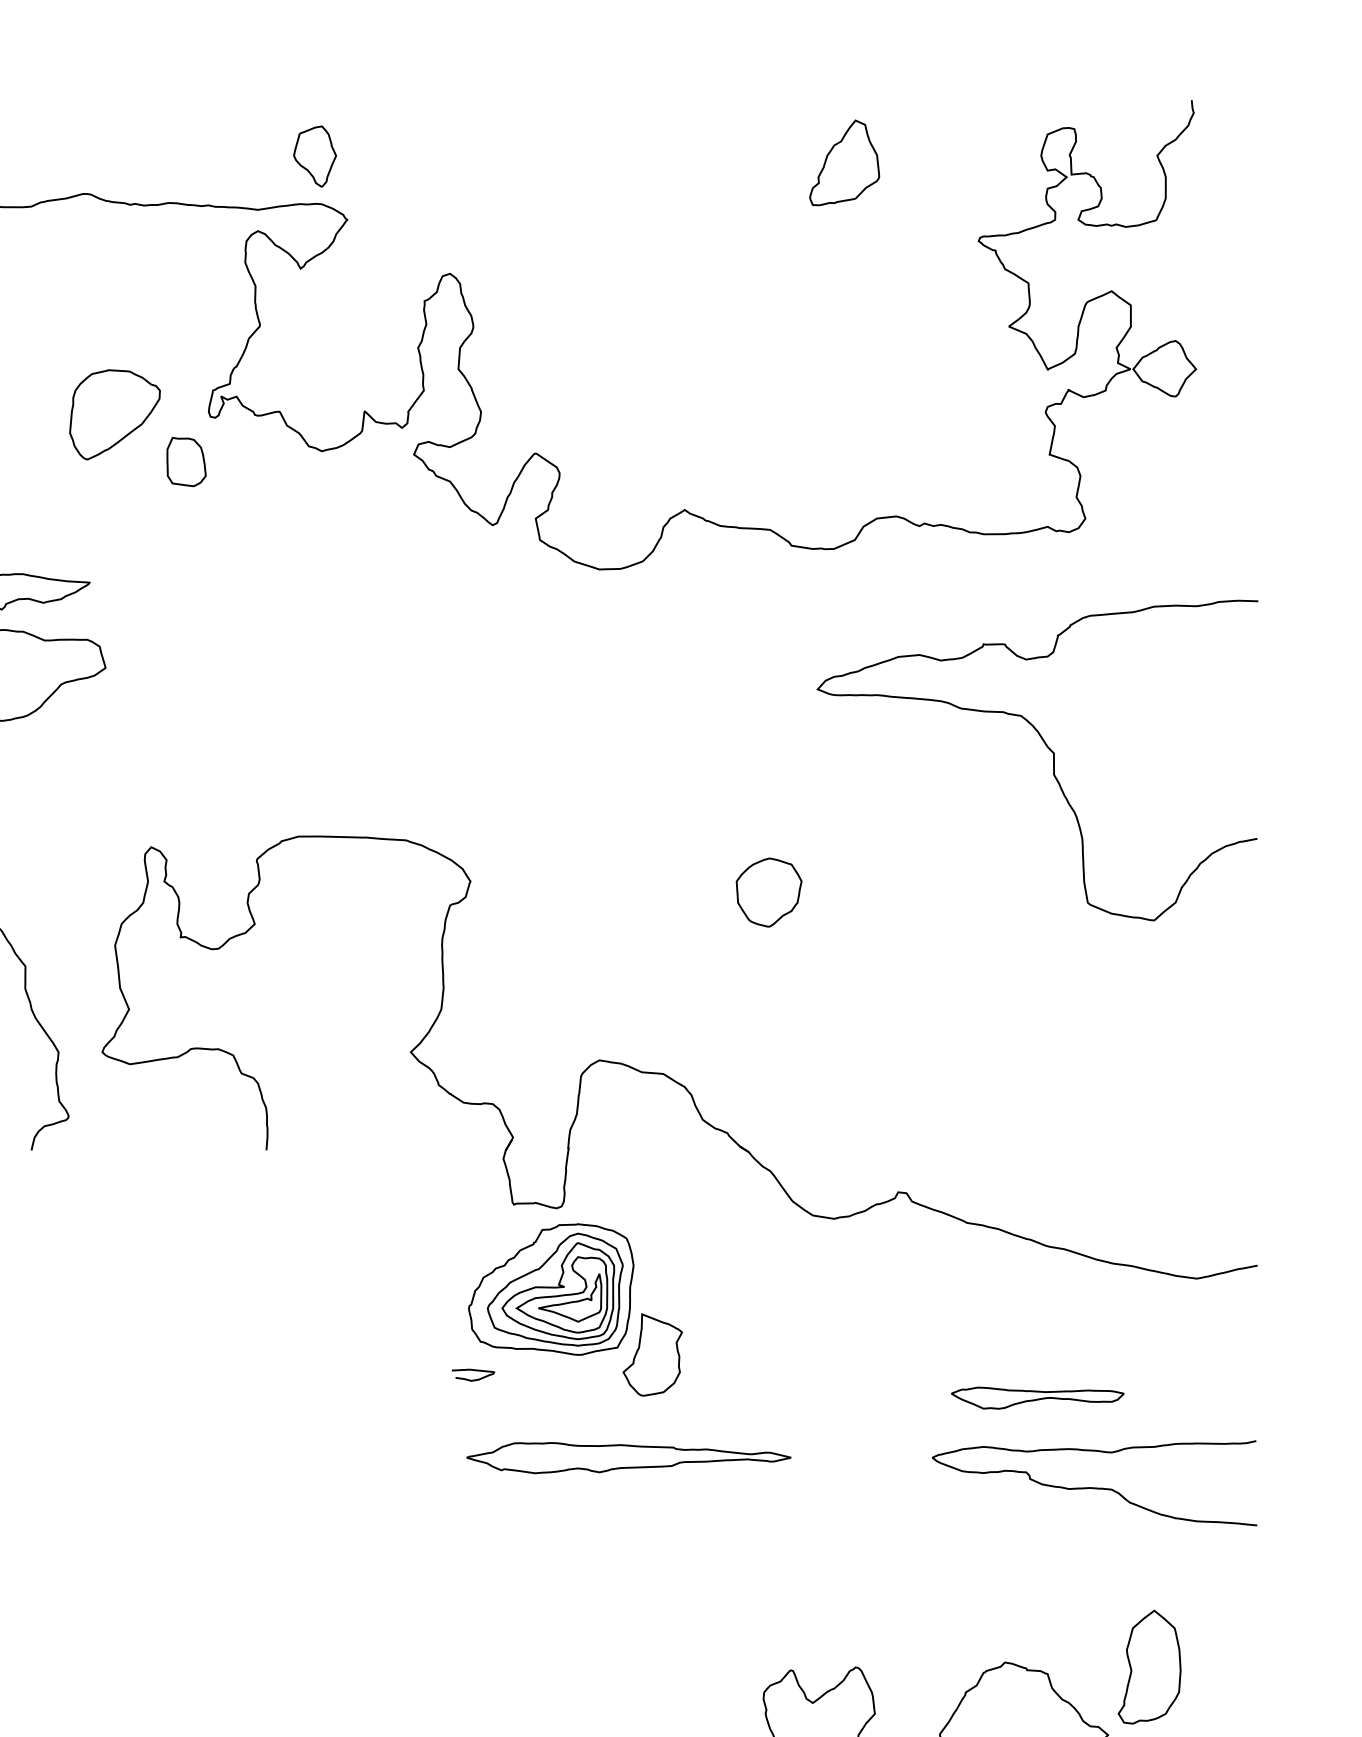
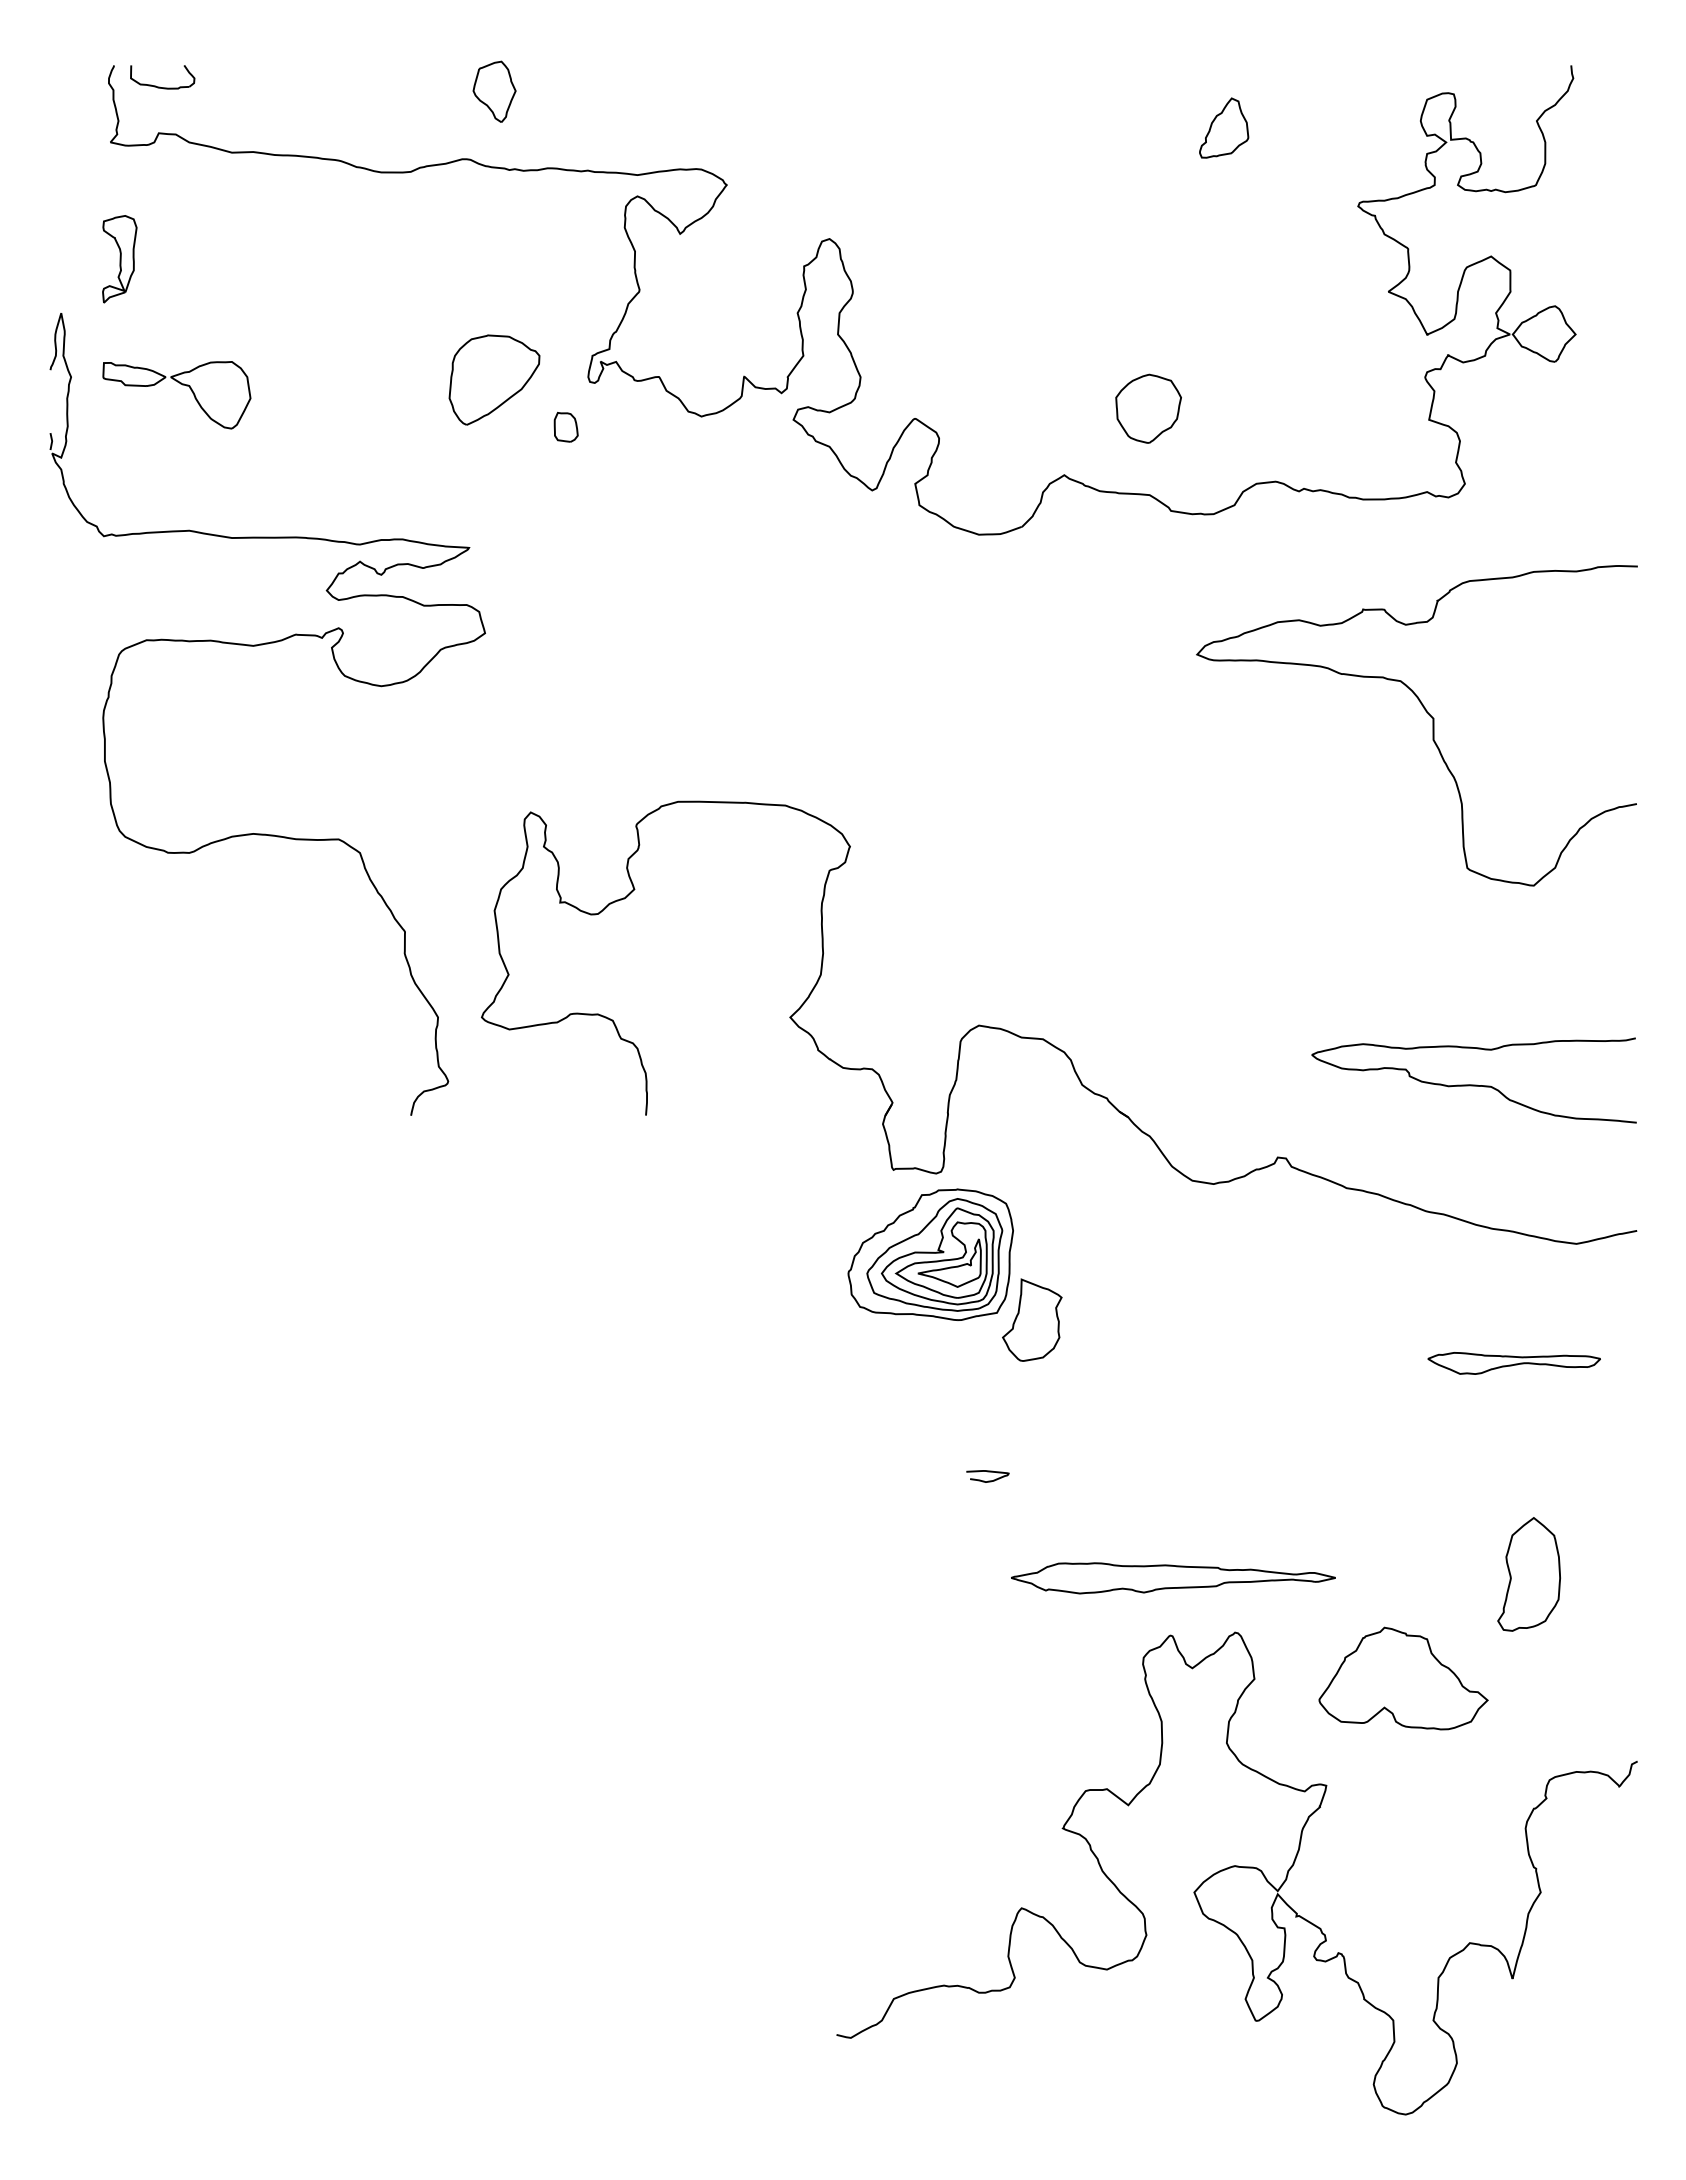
part: (314, 156) -> (494, 91), moved
part: (843, 162) -> (1223, 127), size x0.7
part: (186, 462) -> (566, 427), size x0.6
part: (768, 892) -> (1148, 408), moved
curve: (472, 1371) -> (987, 1472), moved
part: (1036, 1398) -> (1513, 1363), moved
part: (628, 1458) -> (1173, 1578), moved
curve: (1093, 1487) -> (1473, 1084), moved
part: (1149, 1667) -> (1529, 1574), moved

